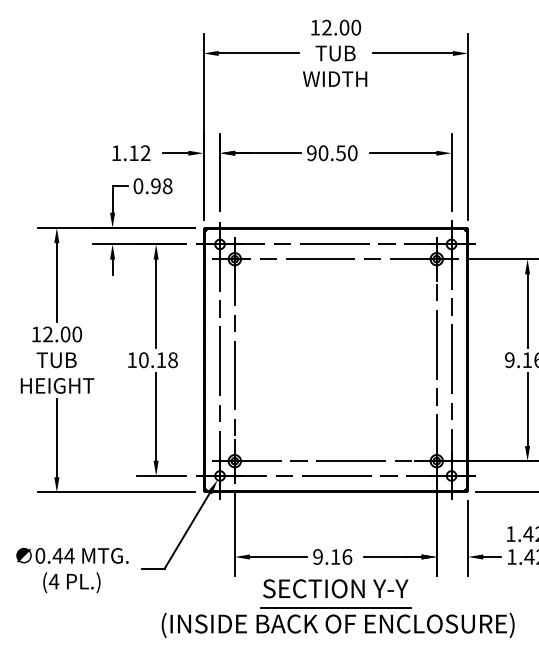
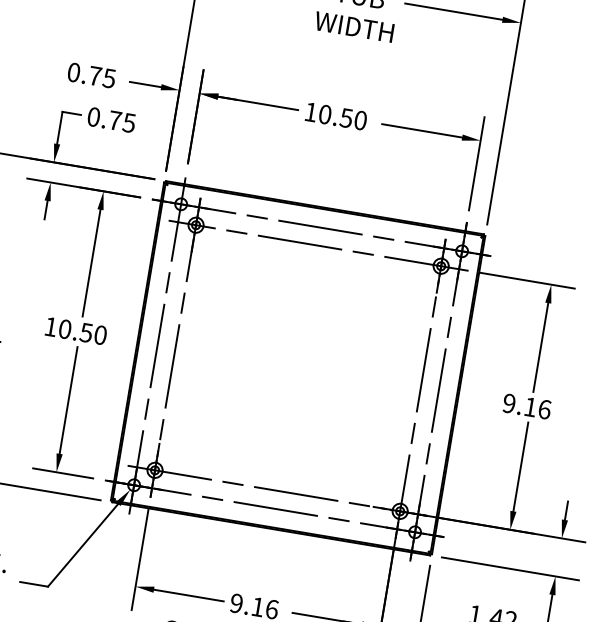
text: (130, 153) -> (90, 75), 1.12 -> 0.75
text: (311, 153) -> (310, 112), 90.50 -> 10.50
text: (161, 186) -> (121, 122), 0.98 -> 0.75
text: (166, 360) -> (92, 334), 10.18 -> 10.50

